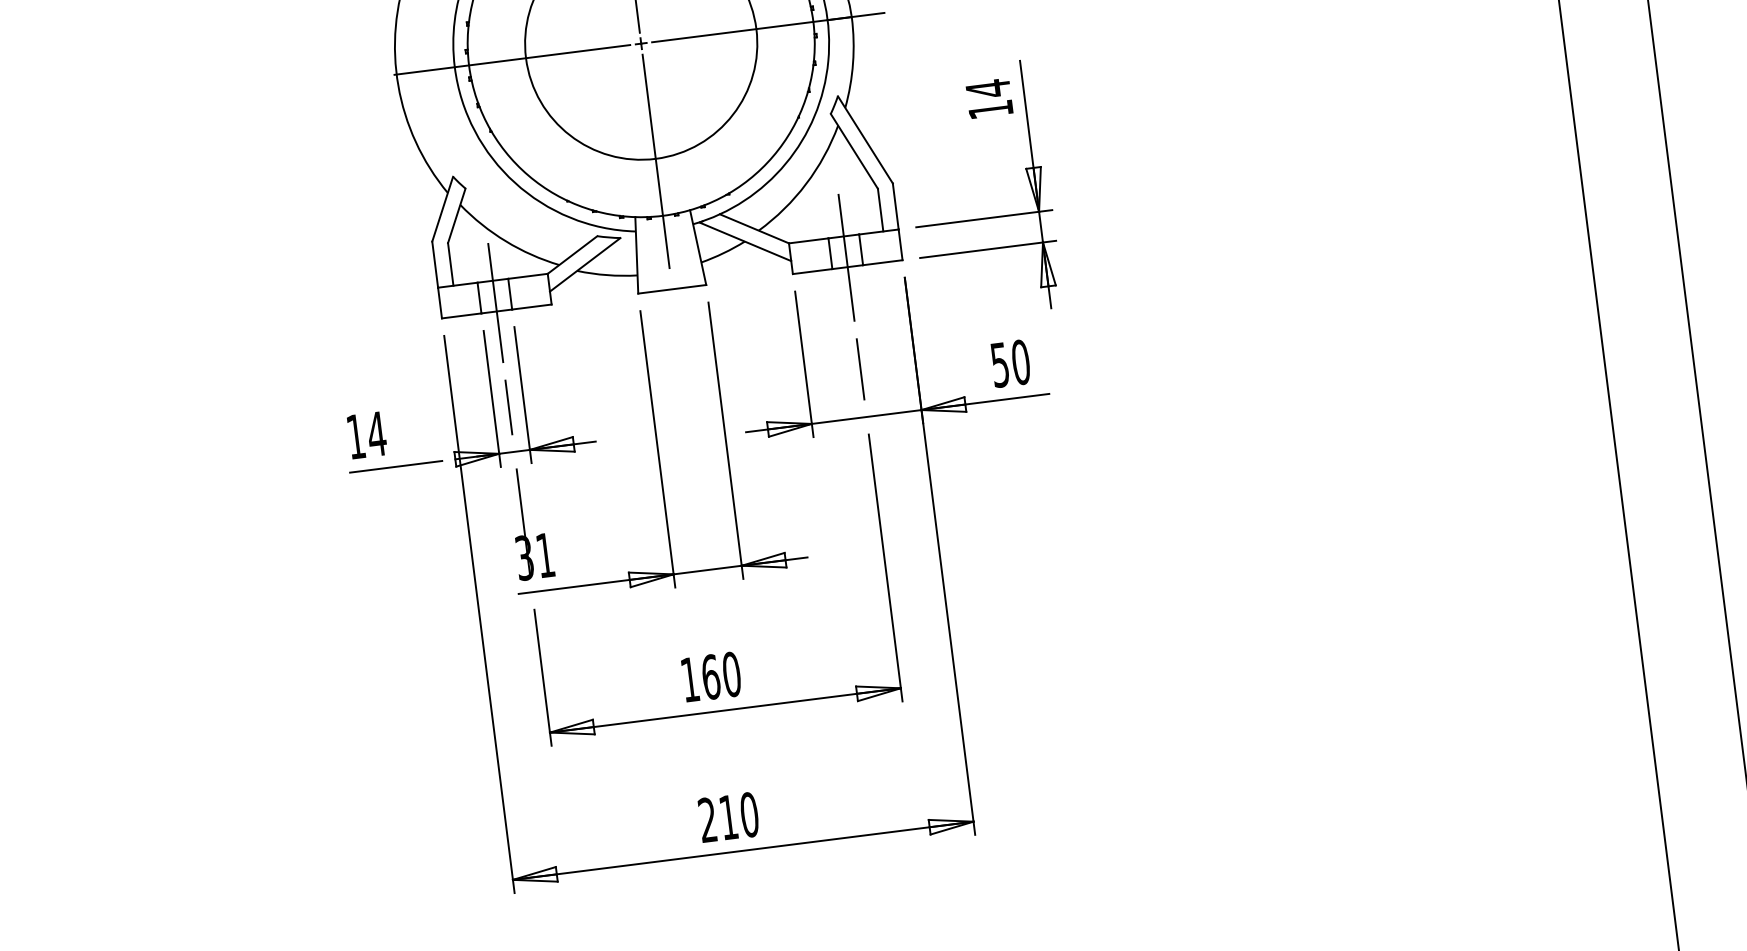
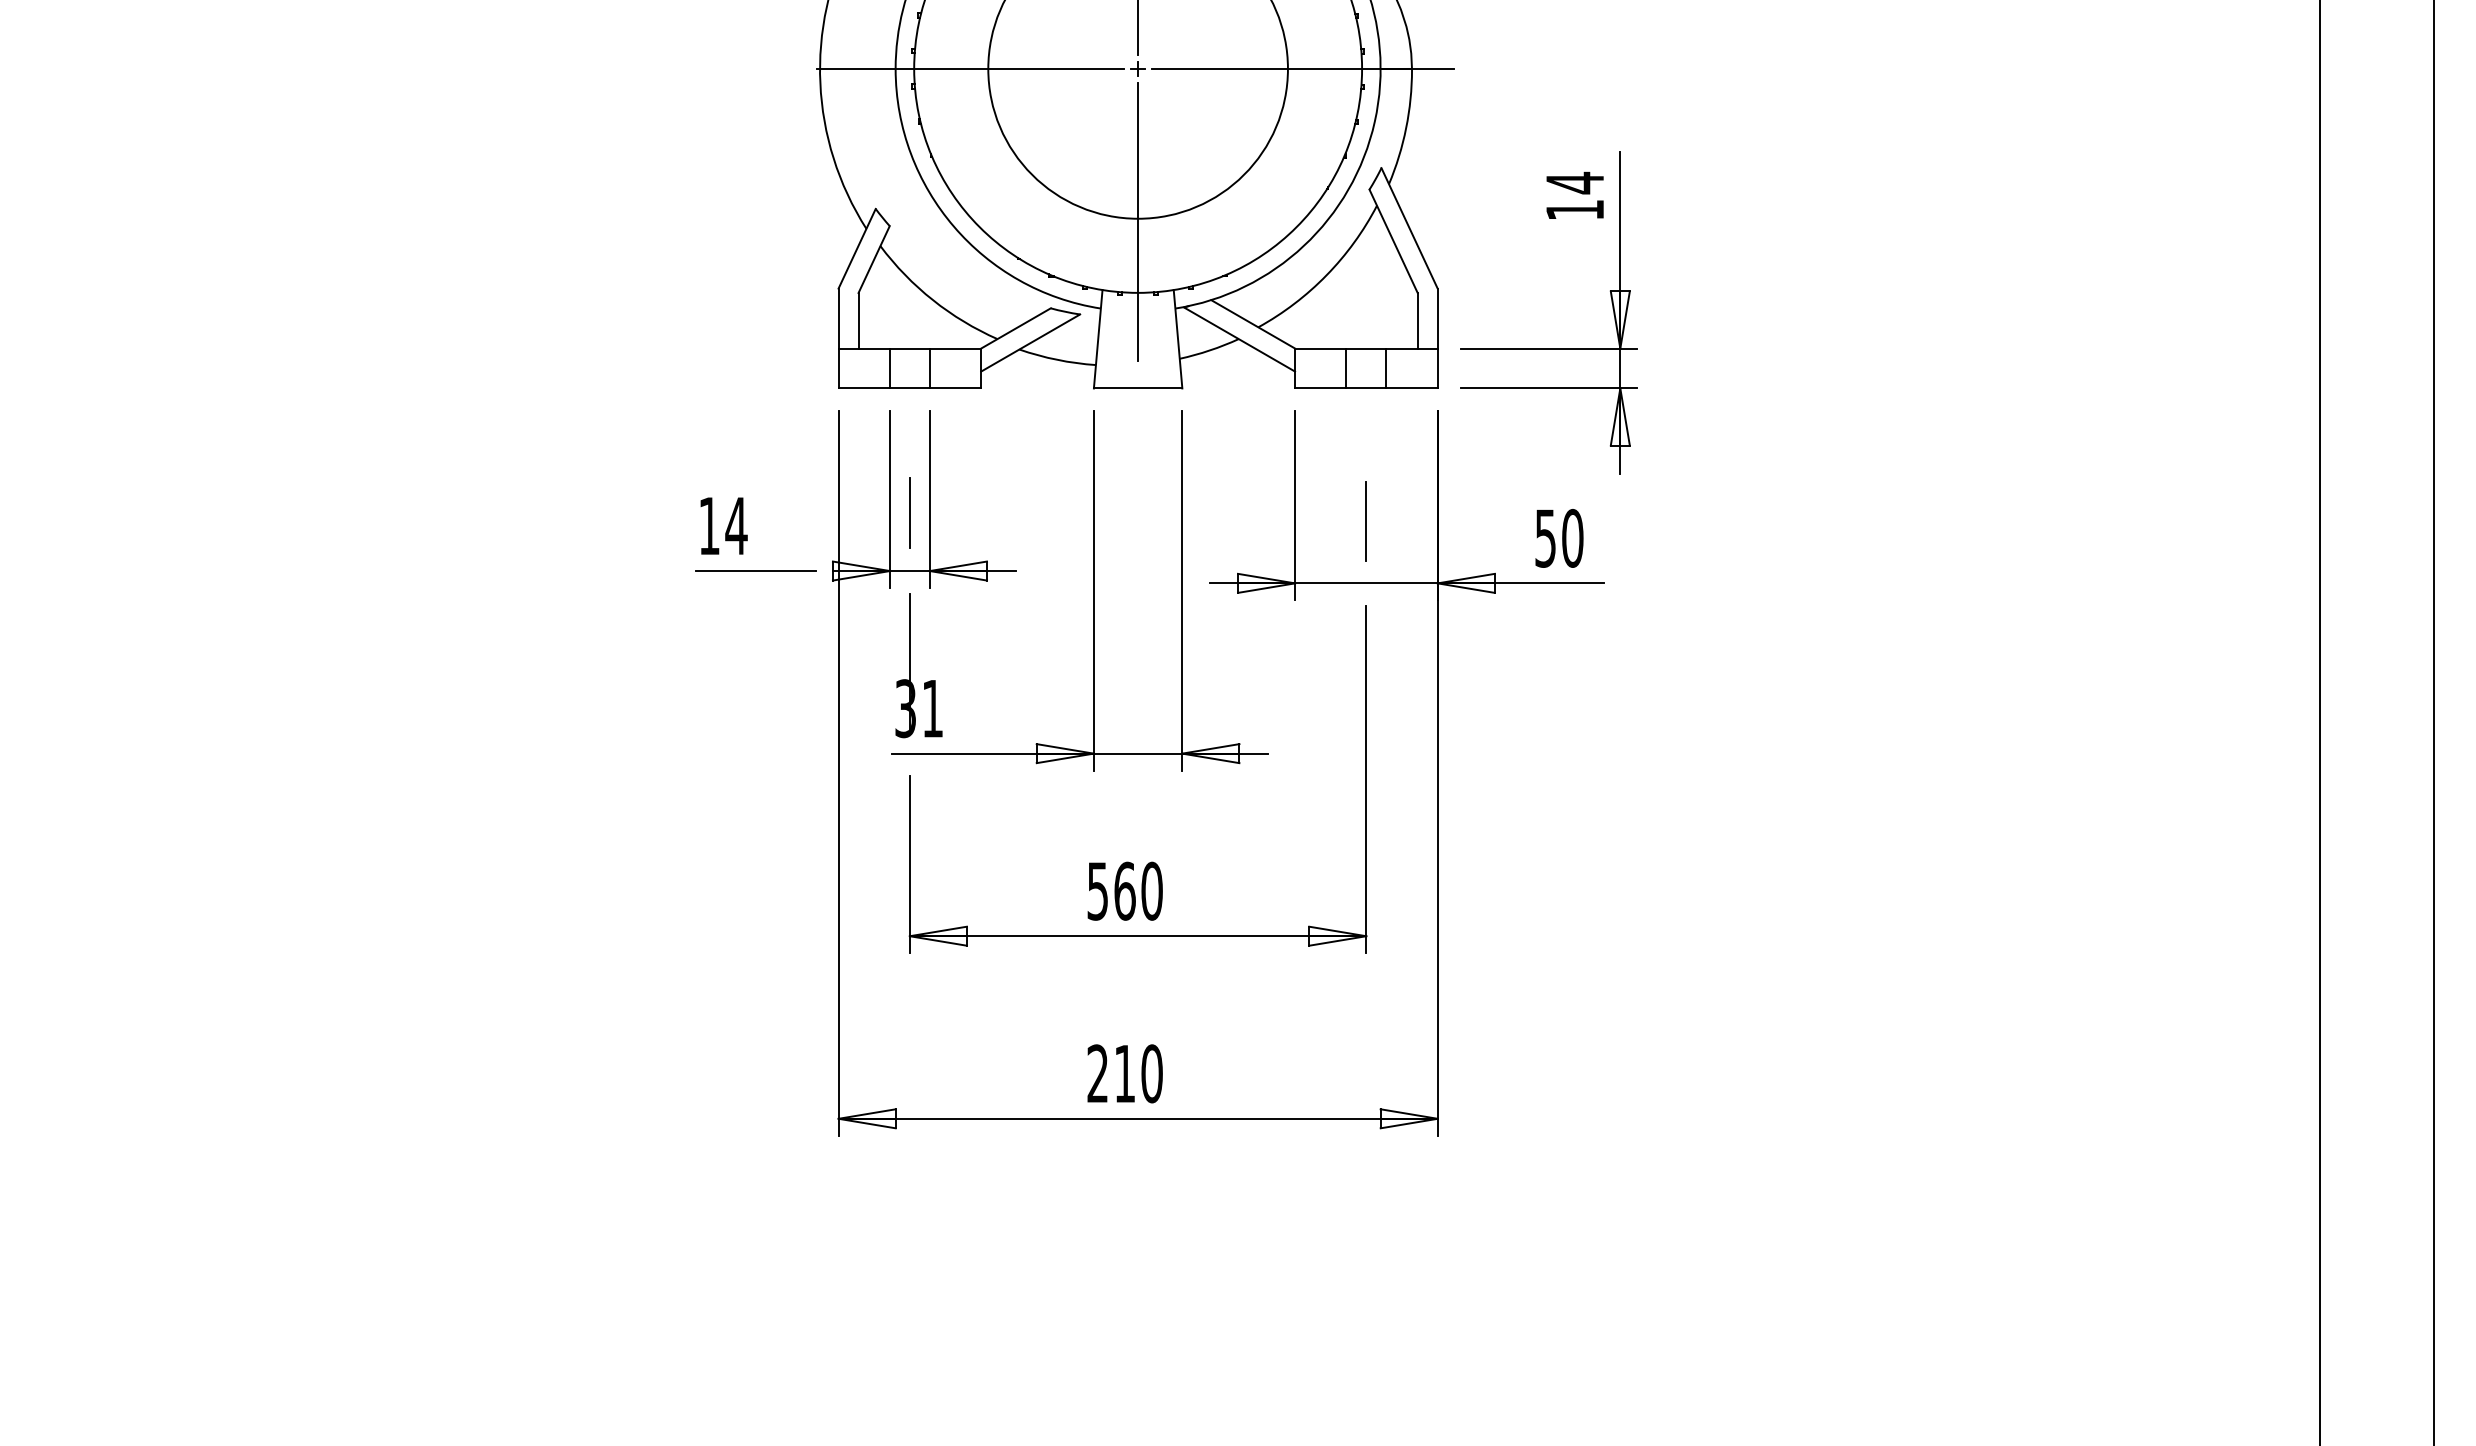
line: (846, 257) -> (1366, 376), removed
line: (495, 303) -> (909, 377), removed
text: (689, 679) -> (1097, 891), 160 -> 560

